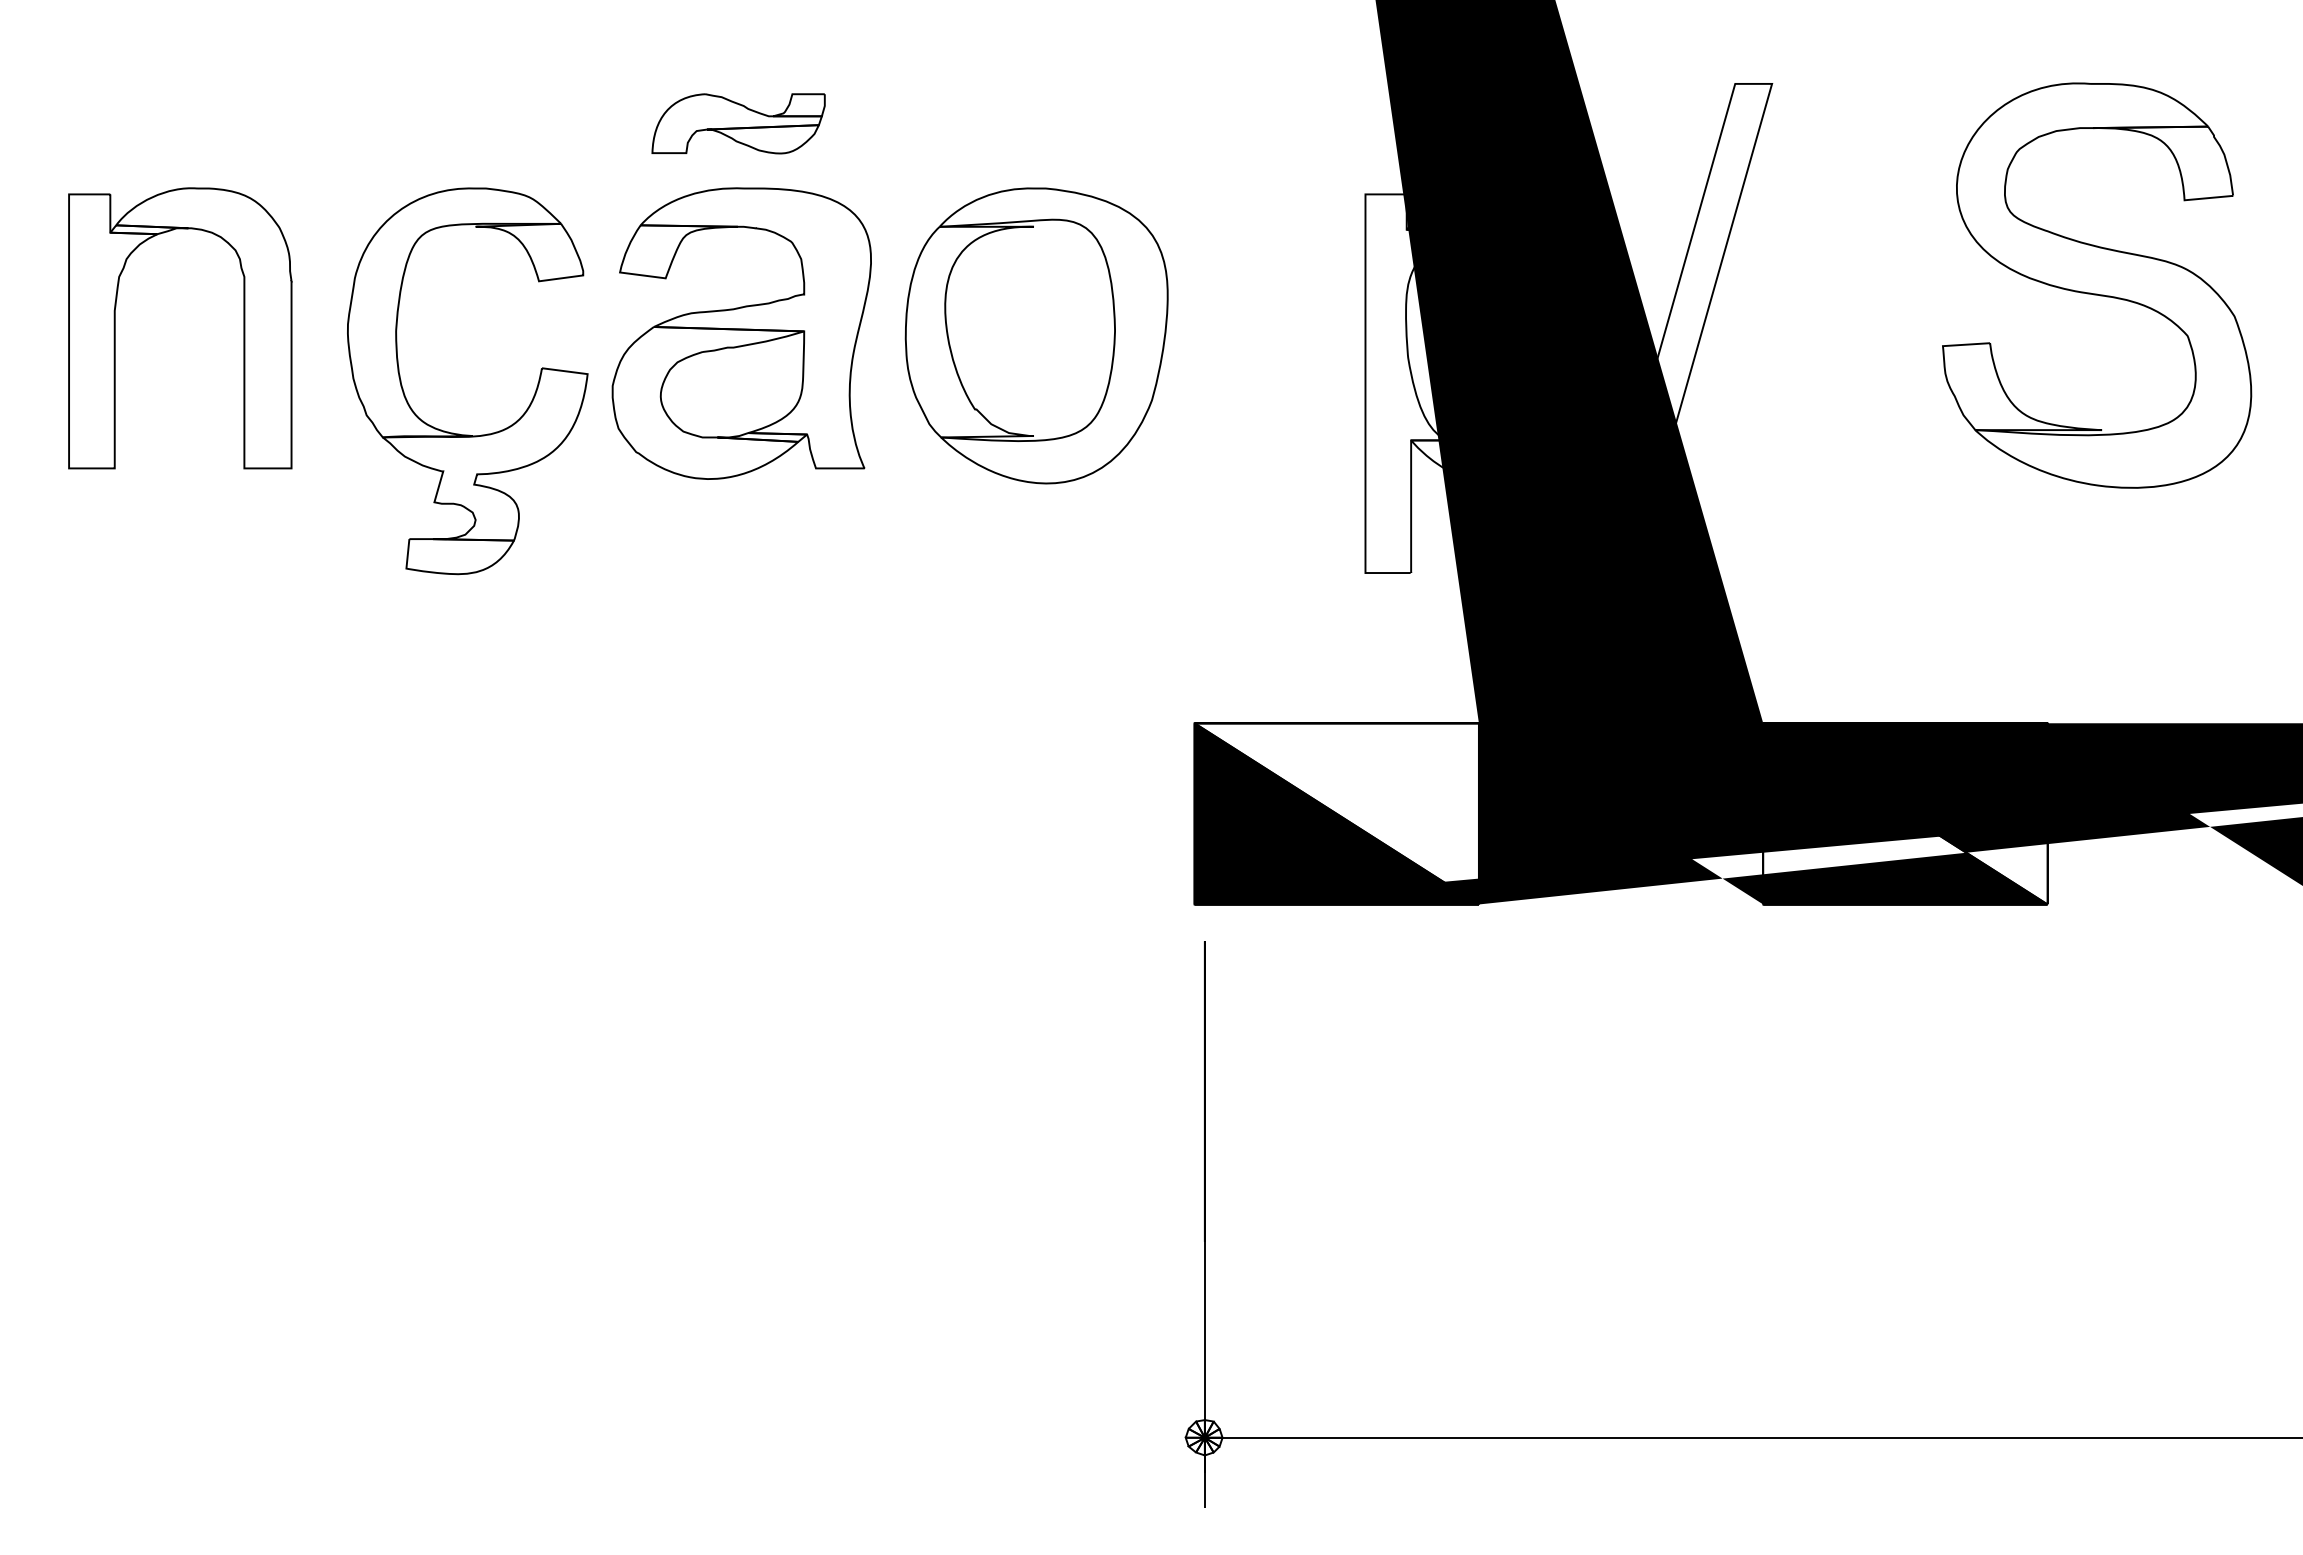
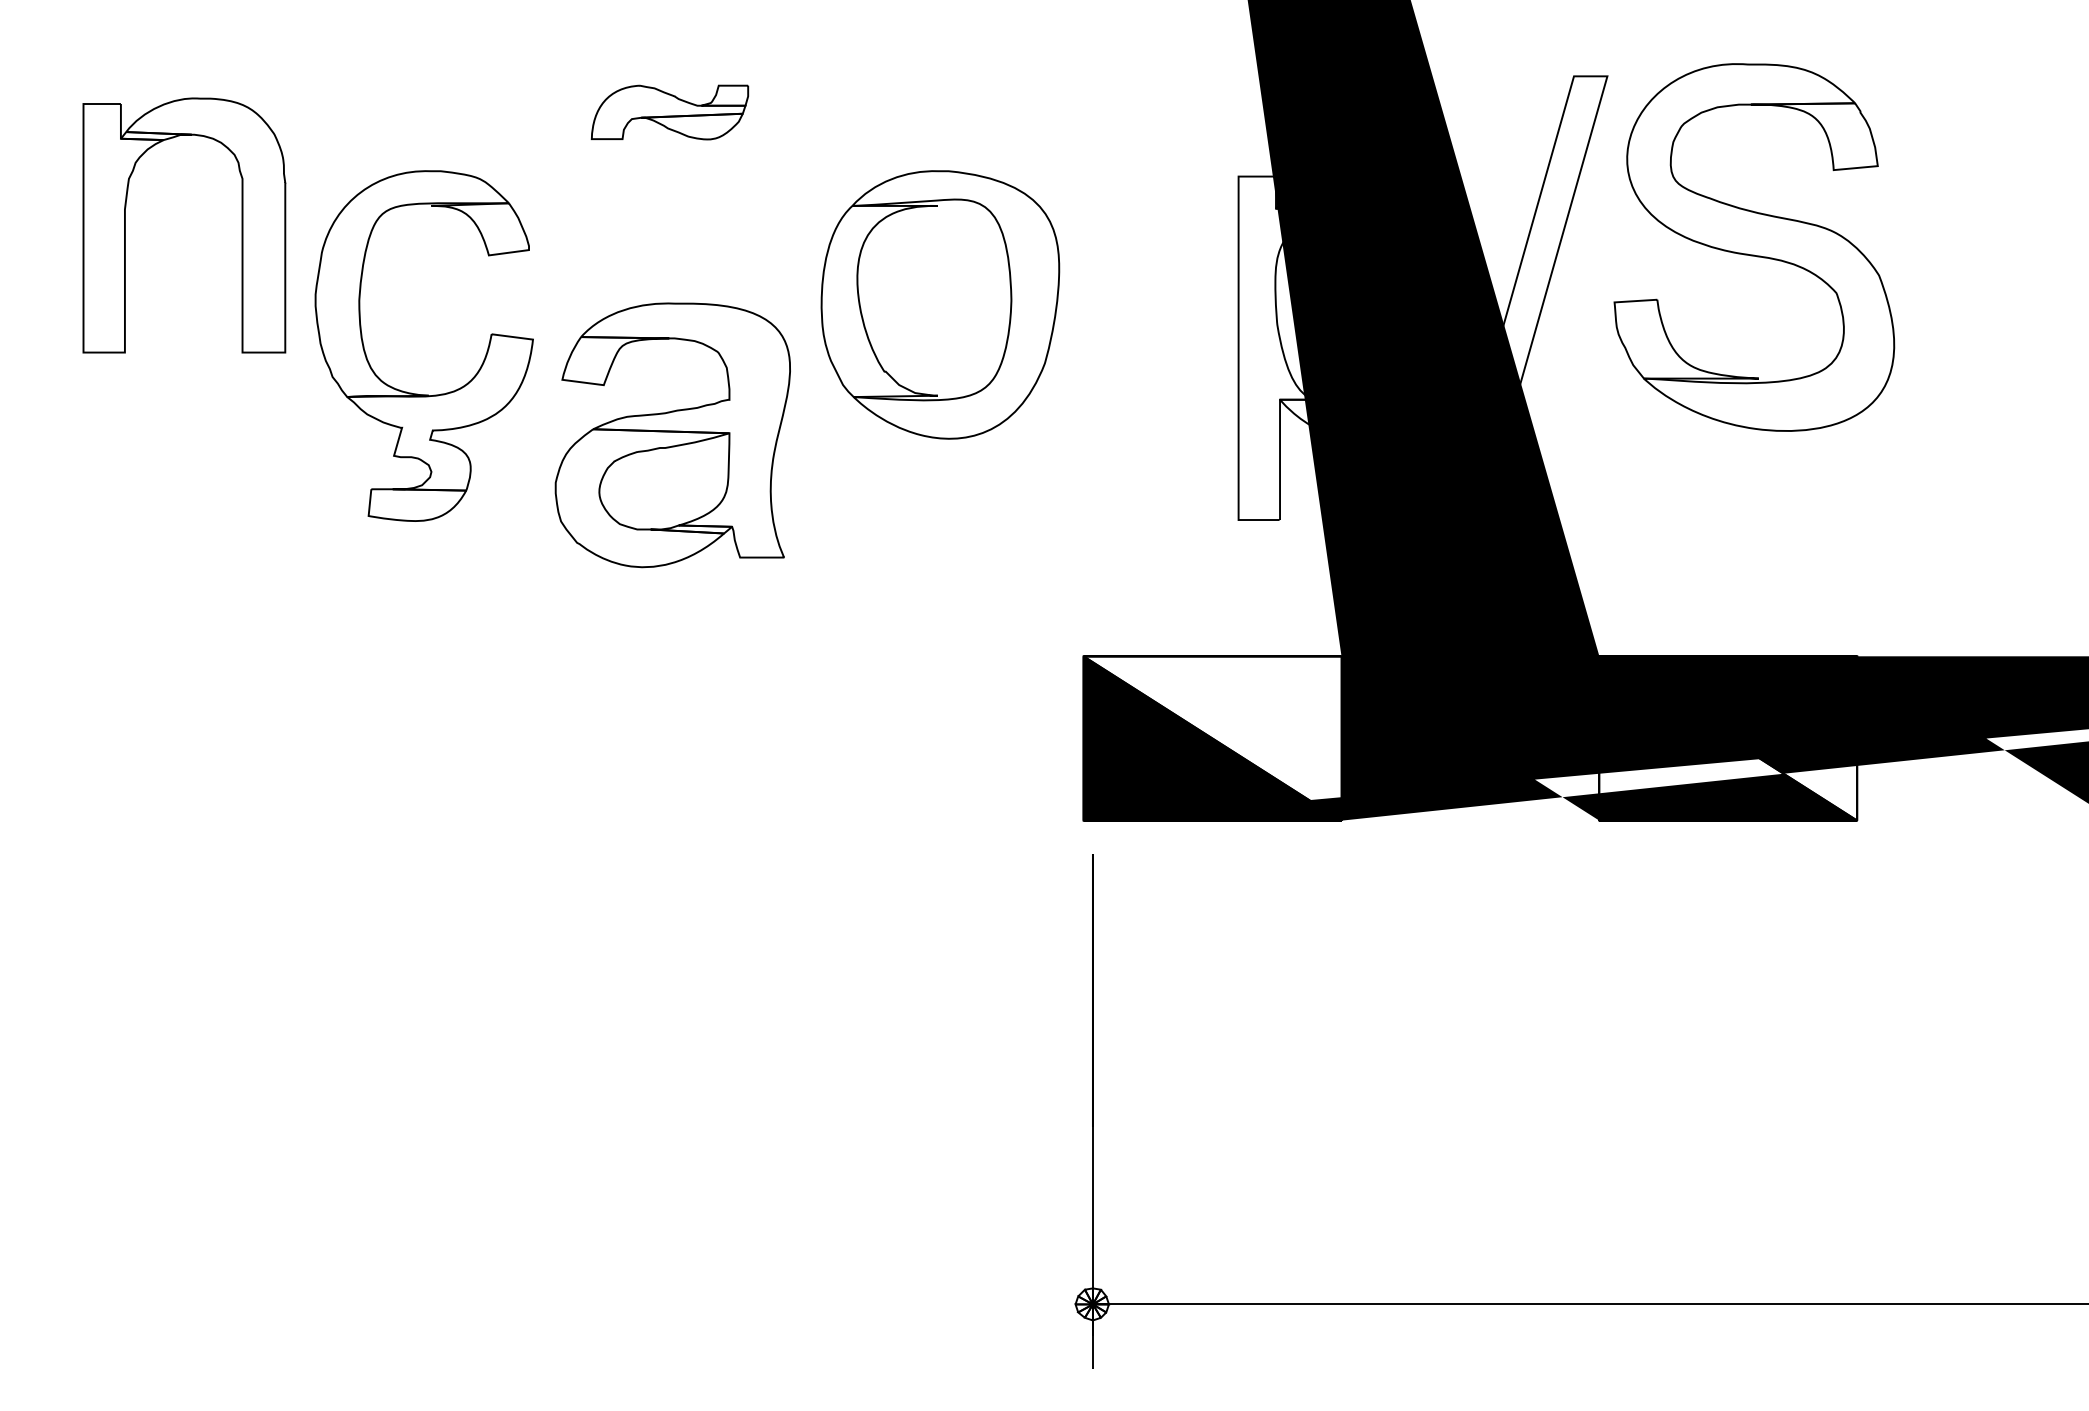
part: (2097, 285) -> (1754, 247), moved
part: (243, 328) -> (241, 225), moved
part: (741, 333) -> (672, 435), moved

